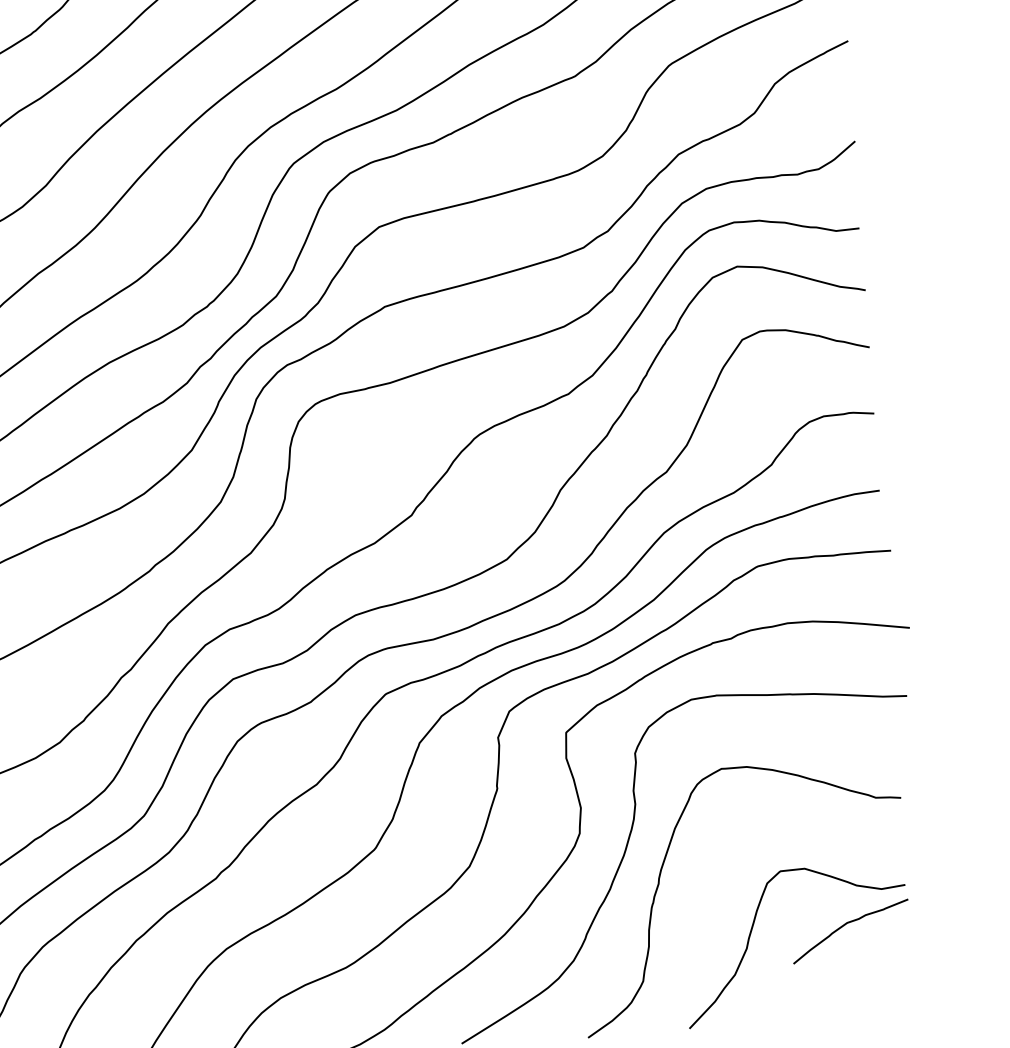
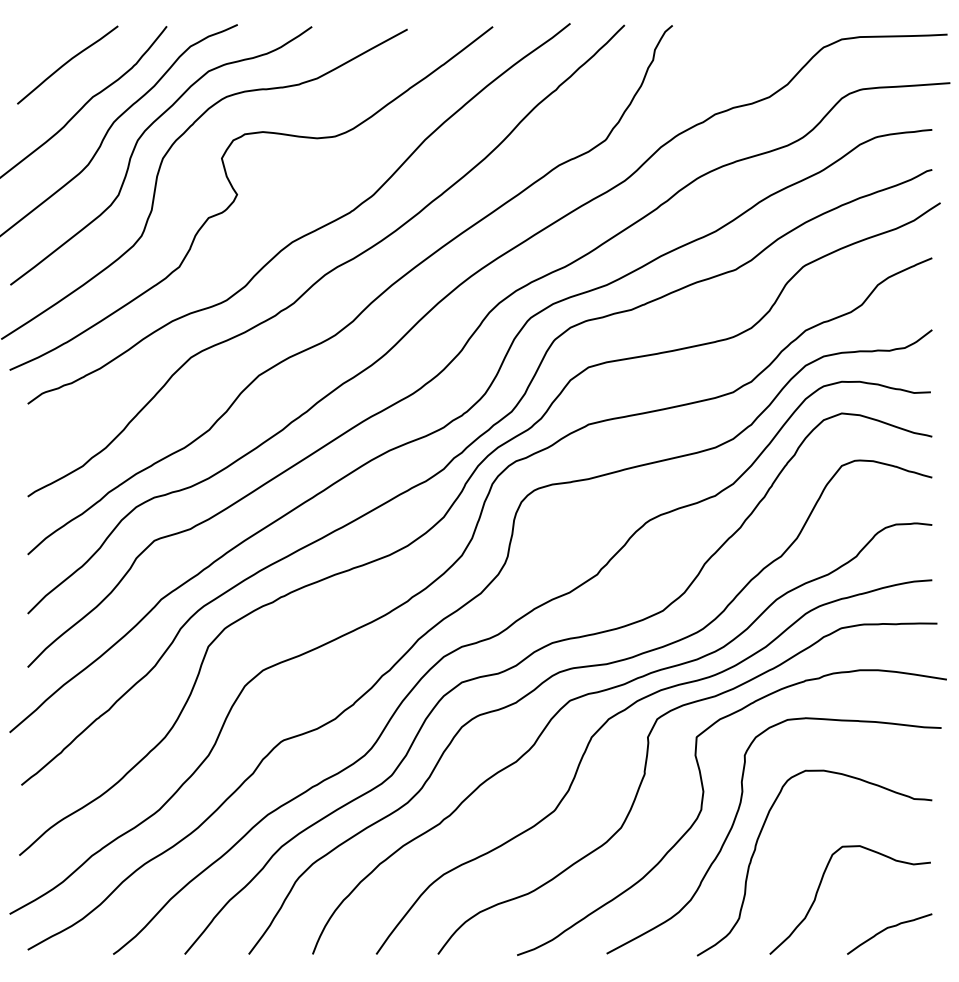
curve: (849, 923) -> (889, 928), moved

